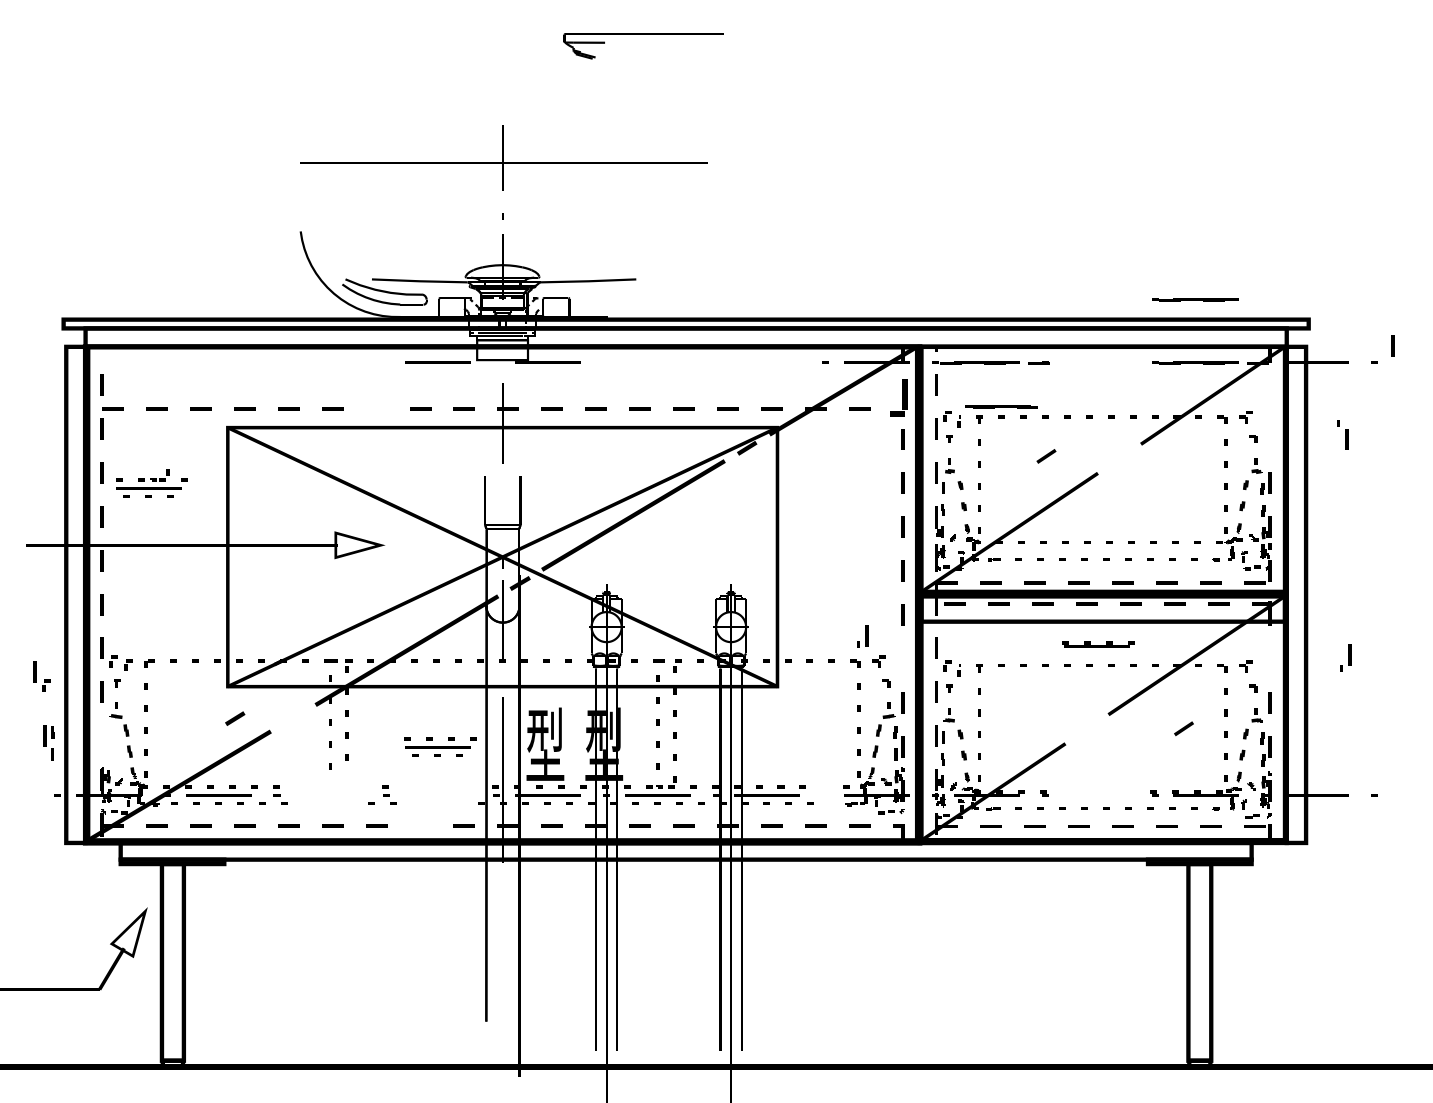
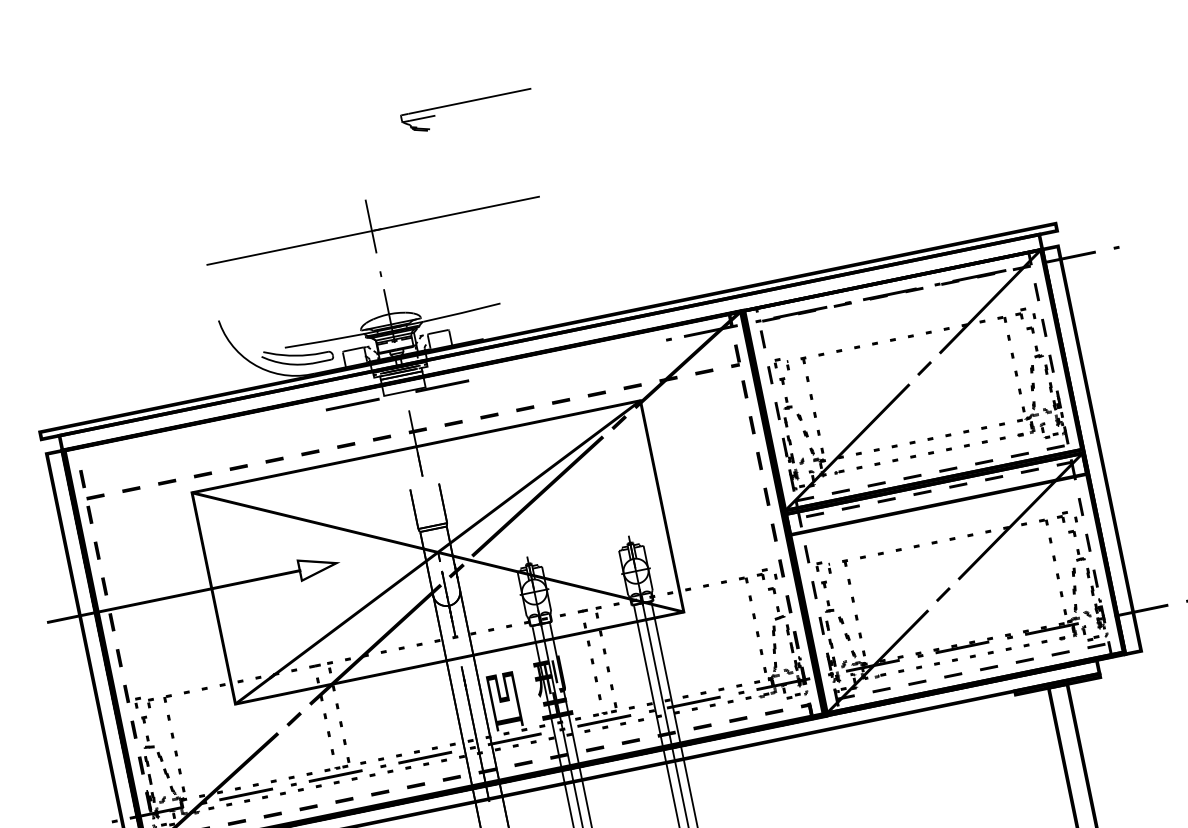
line: (1195, 299) -> (959, 226), removed
line: (1392, 345) -> (1036, 292), moved
part: (898, 397) -> (734, 355), size x0.71
line: (1001, 406) -> (893, 293), moved
line: (376, 408) -> (310, 452), added
part: (1342, 434) -> (1039, 324), moved
line: (1046, 456) -> (924, 368), moved
part: (151, 483) -> (336, 771), moved
part: (862, 636) -> (777, 569), moved
part: (1098, 644) -> (963, 645), moved
part: (1345, 657) -> (1077, 509), moved
part: (41, 676) -> (81, 726), removed
line: (235, 718) -> (294, 719), moved
line: (1183, 728) -> (942, 594), moved
part: (48, 742) -> (145, 770), moved
text: (545, 744) -> (504, 698), 型 -> 凹
part: (440, 746) -> (427, 756), moved
part: (828, 794) -> (743, 691), added
line: (420, 825) -> (415, 785), added

